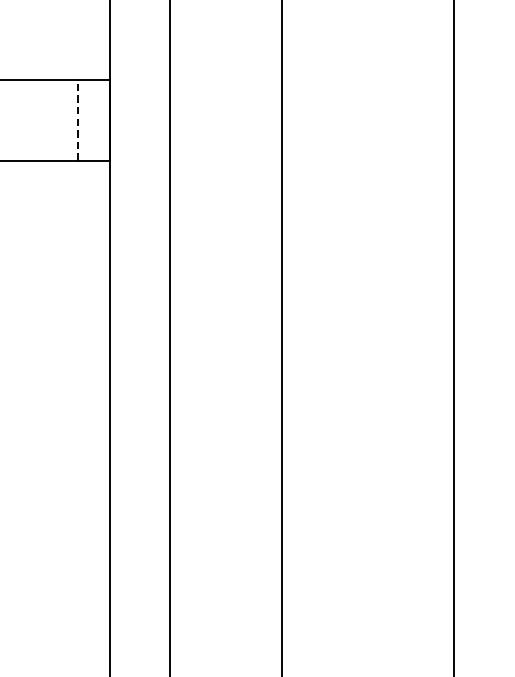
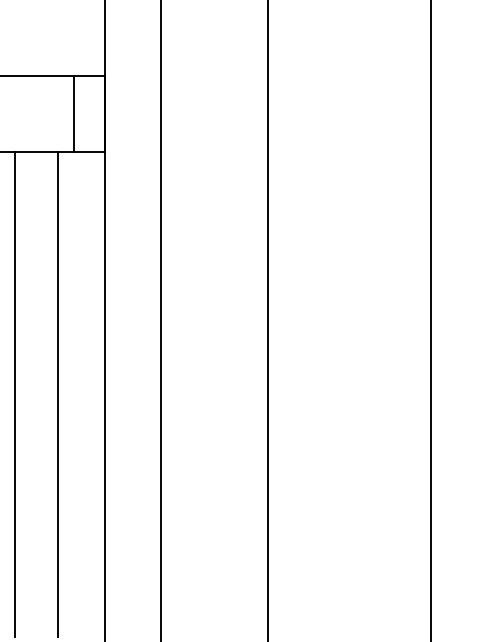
line: (78, 119) -> (74, 113), dashed -> solid
line: (15, 415) -> (14, 394), added
line: (60, 415) -> (57, 394), added

